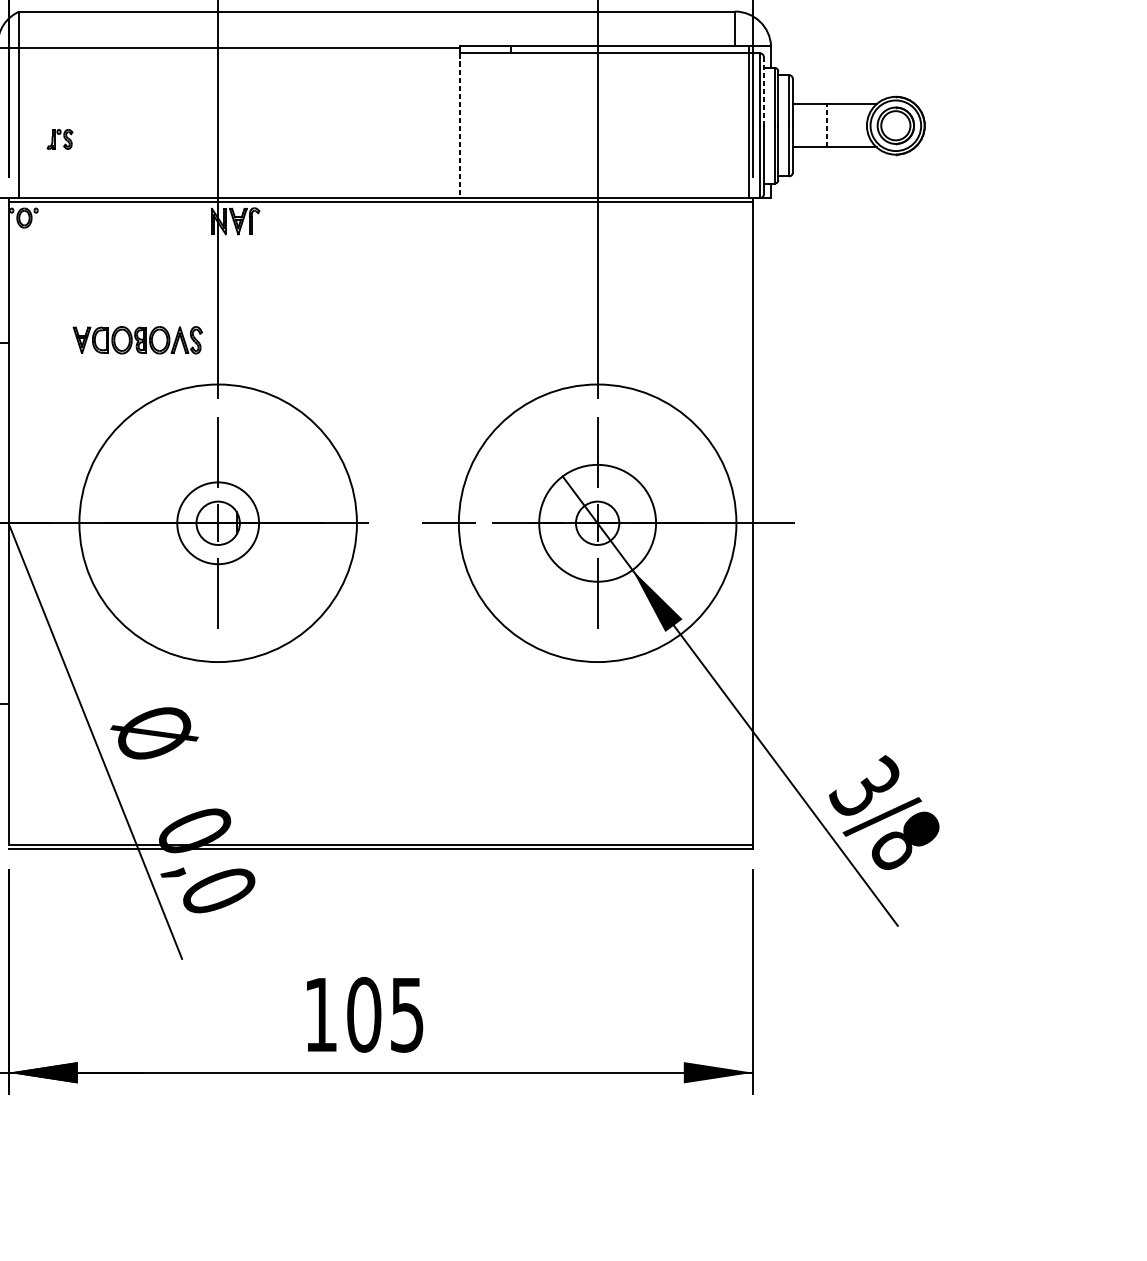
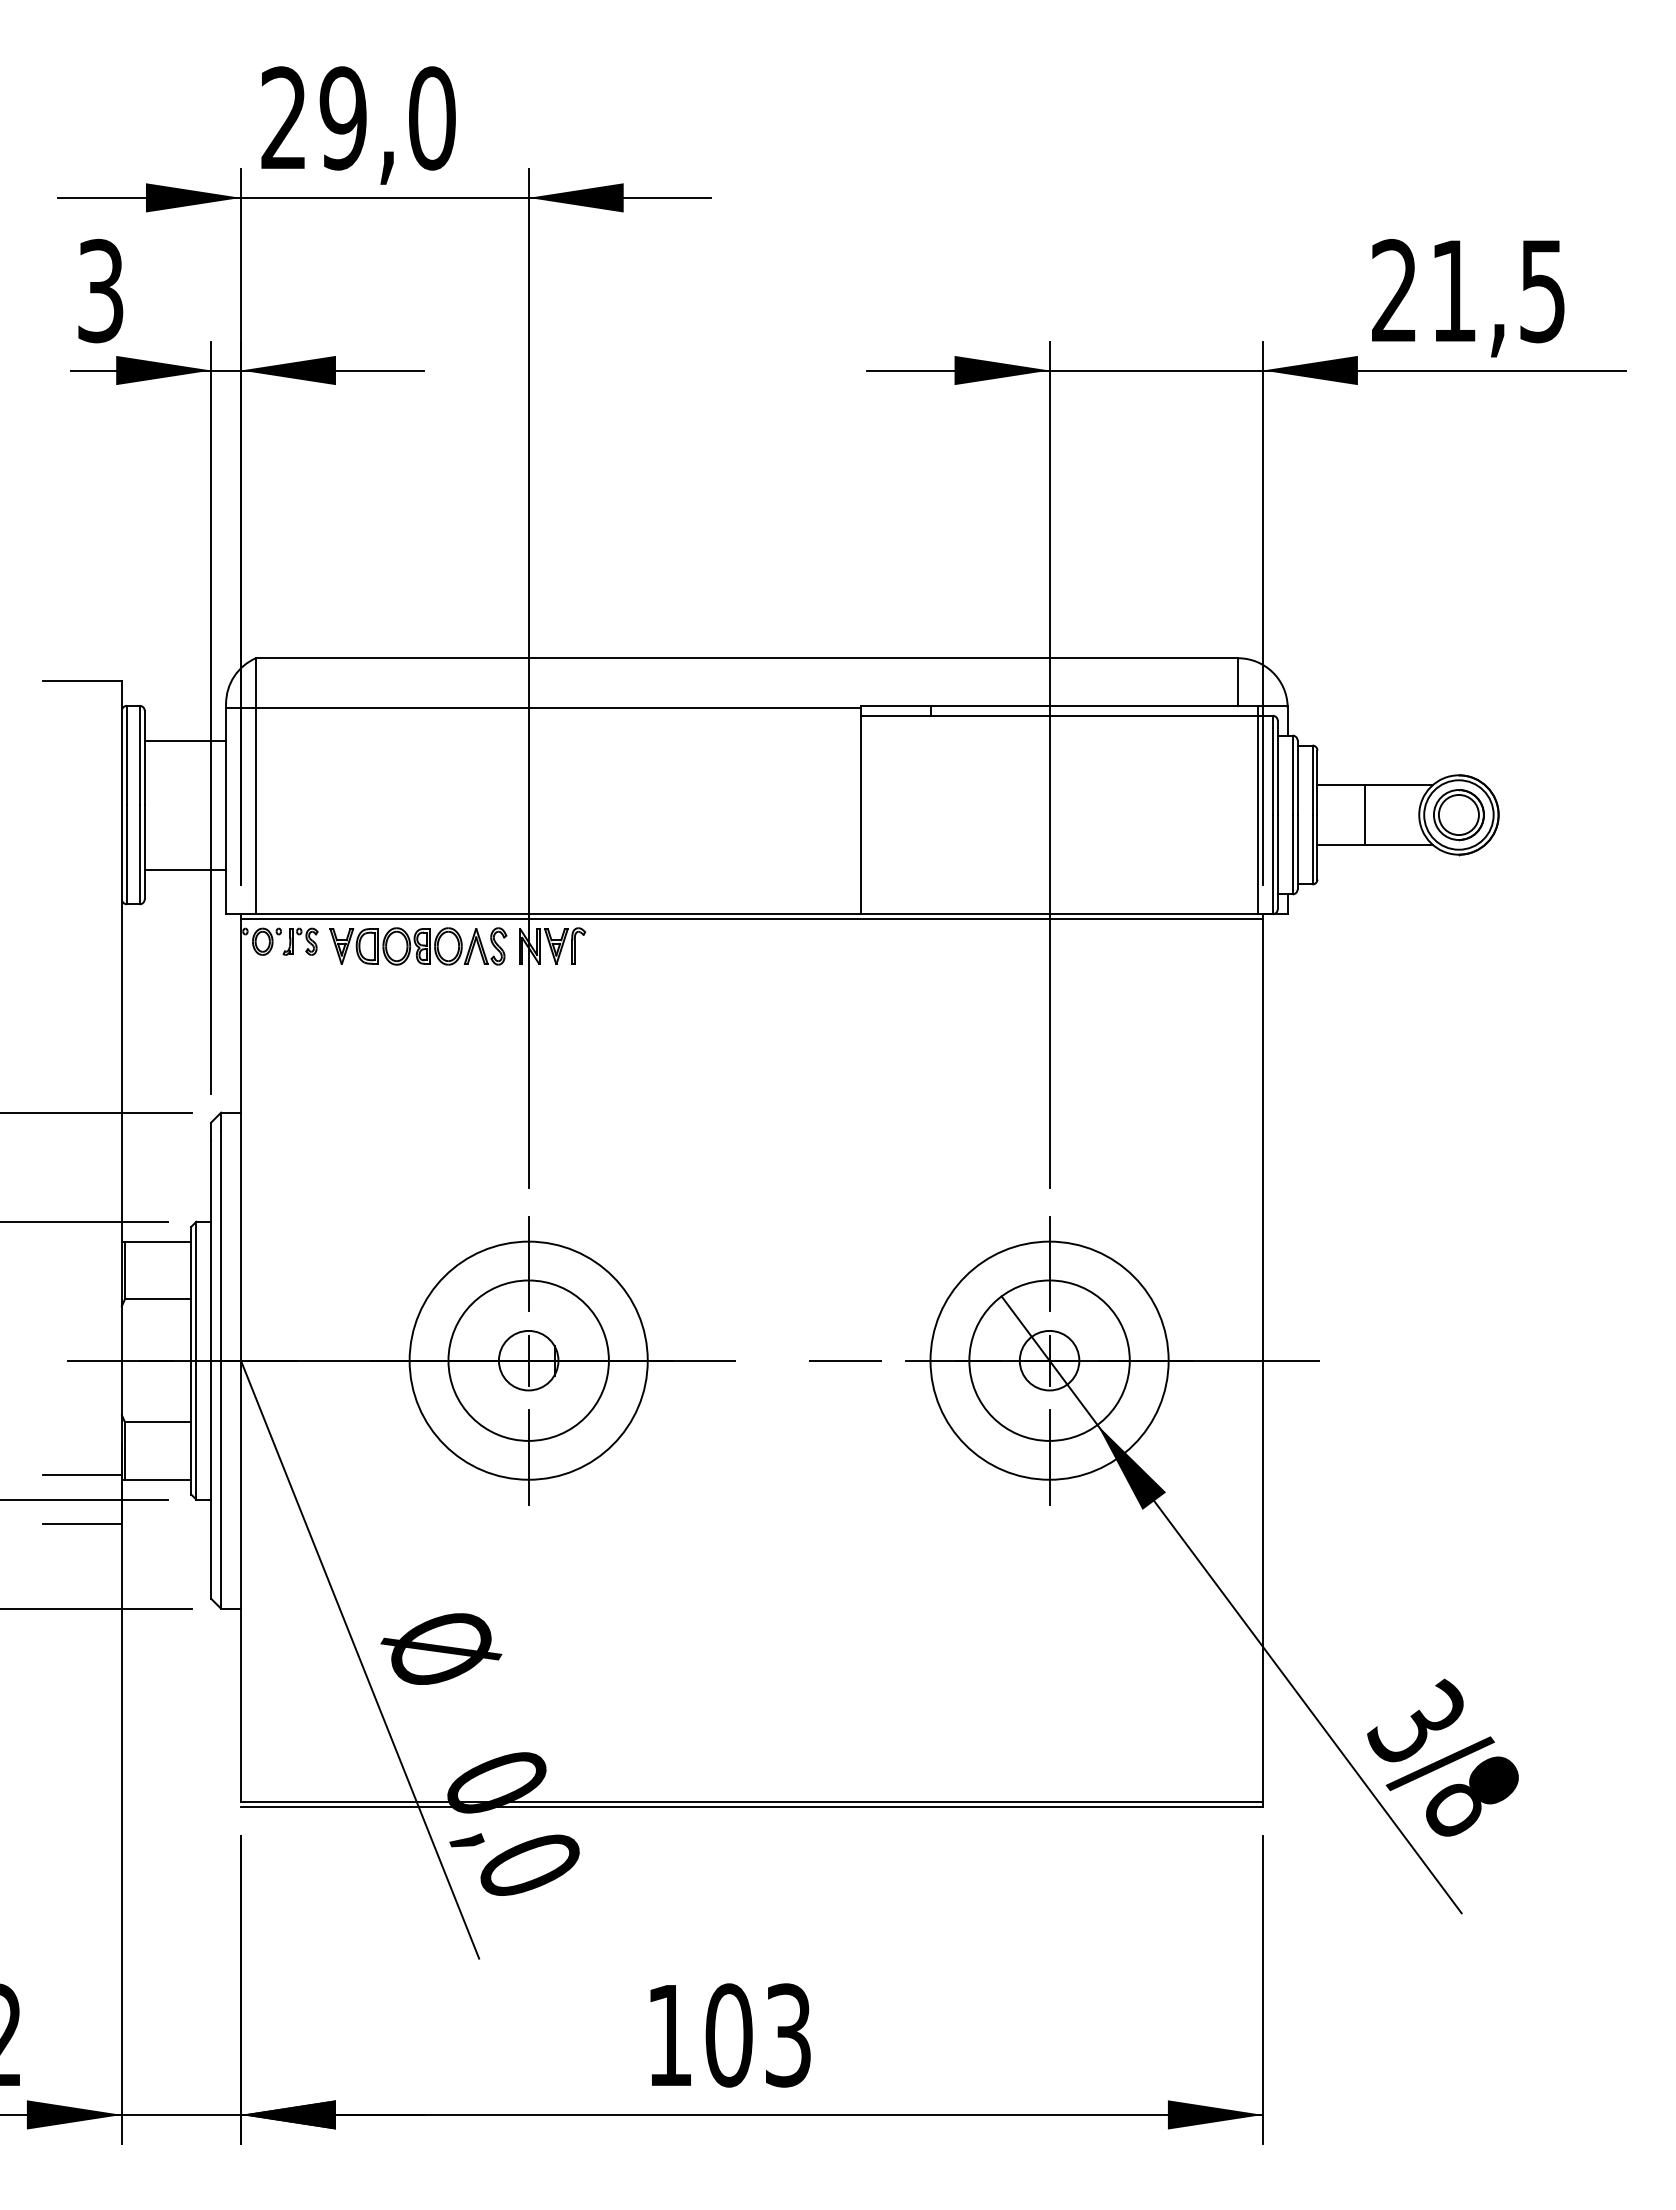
line: (763, 91) -> (1277, 768), dashed -> solid
line: (460, 126) -> (861, 815), dashed -> solid
line: (827, 126) -> (1364, 815), dashed -> solid
part: (59, 139) -> (300, 941), moved
part: (137, 340) -> (418, 946), moved
circle: (218, 523) -> (528, 1360), size x0.62
circle: (218, 523) -> (528, 1360), size x1.43
circle: (597, 523) -> (1049, 1360), size x0.62
text: (407, 1014) -> (788, 2035), 105 -> 103

